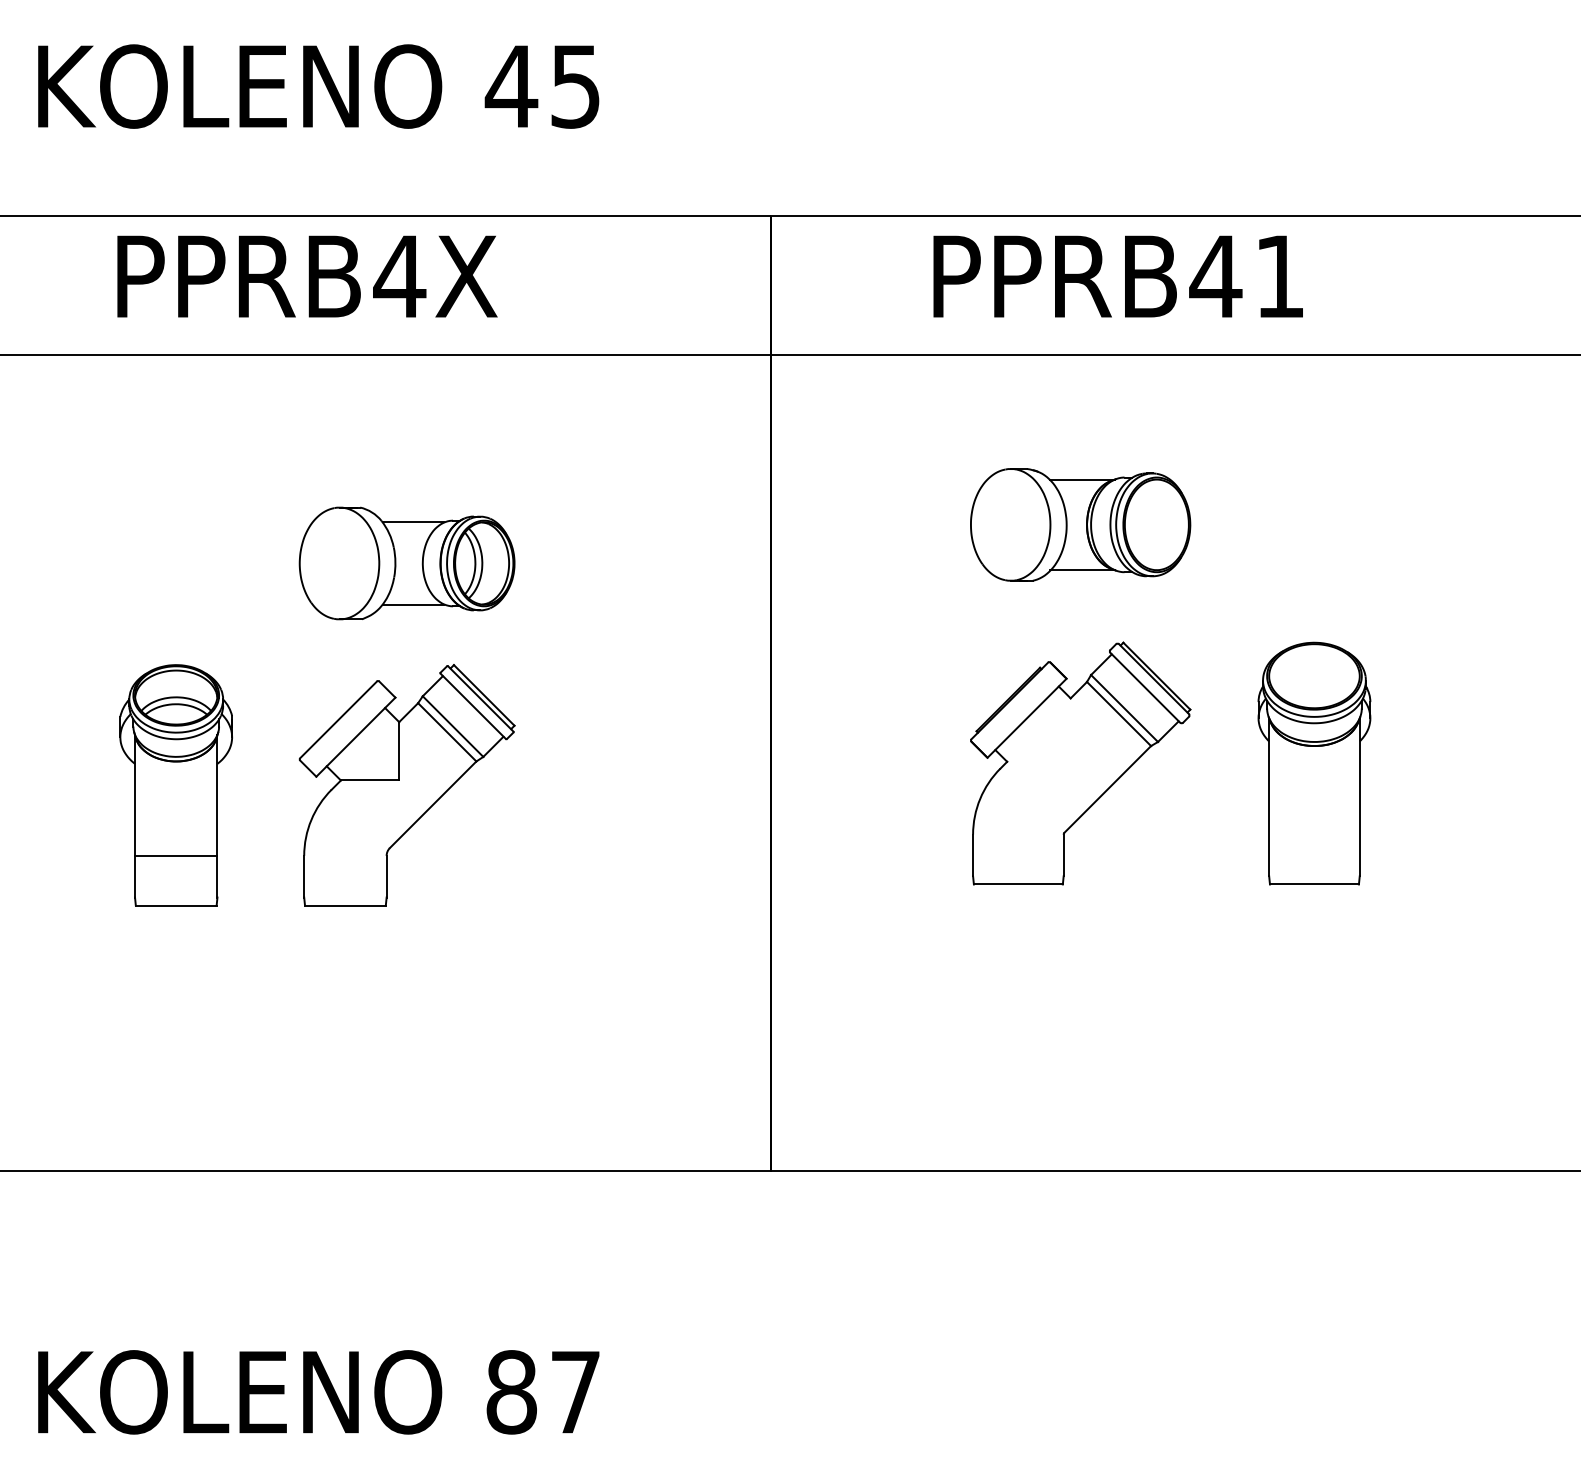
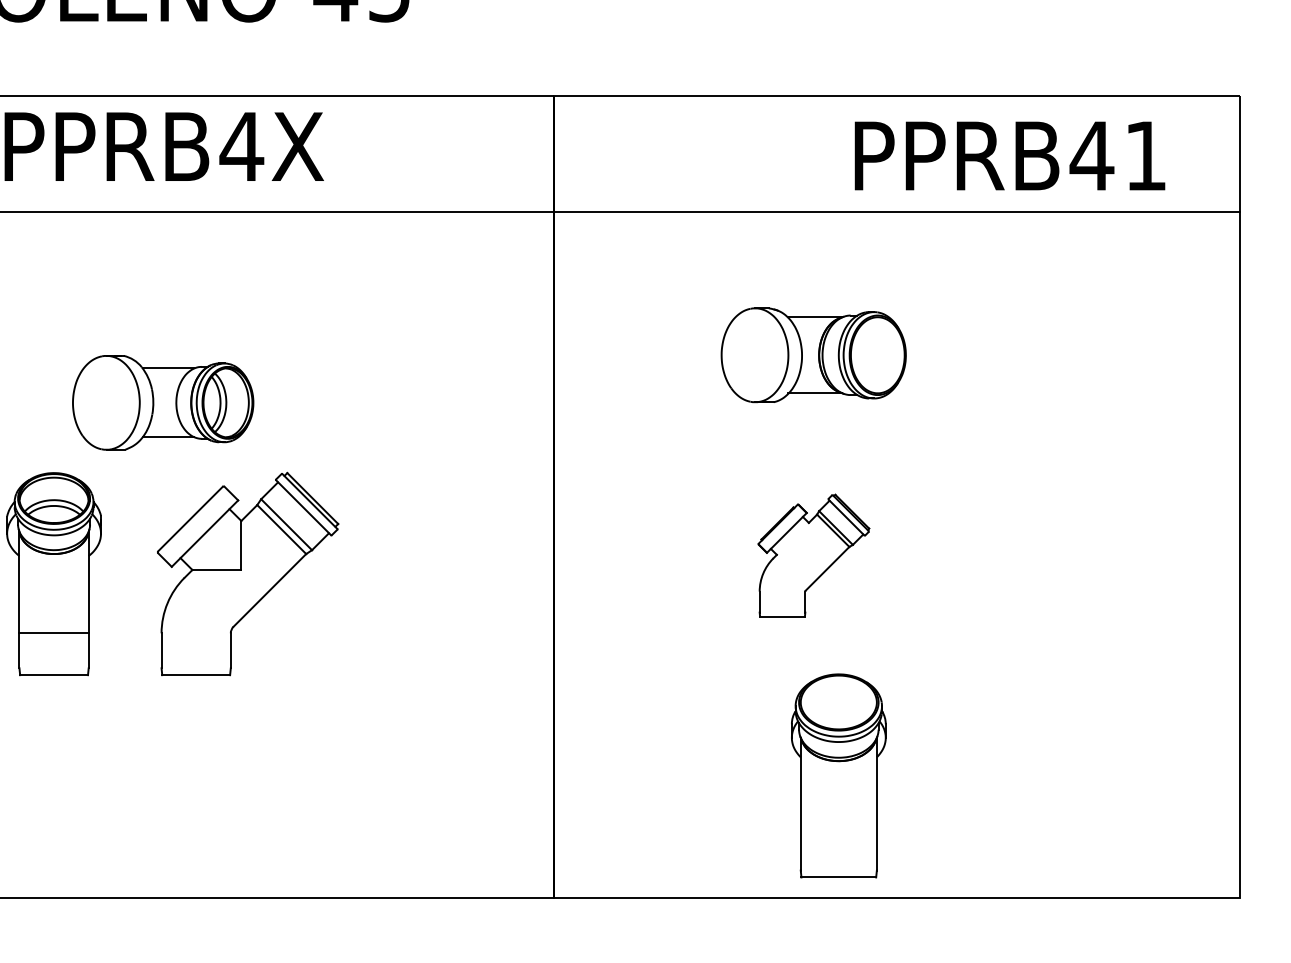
text: (1117, 276) -> (1009, 155), moved
part: (406, 563) -> (162, 402), moved
part: (1080, 763) -> (813, 555), size x0.6
part: (1314, 763) -> (838, 775), moved

